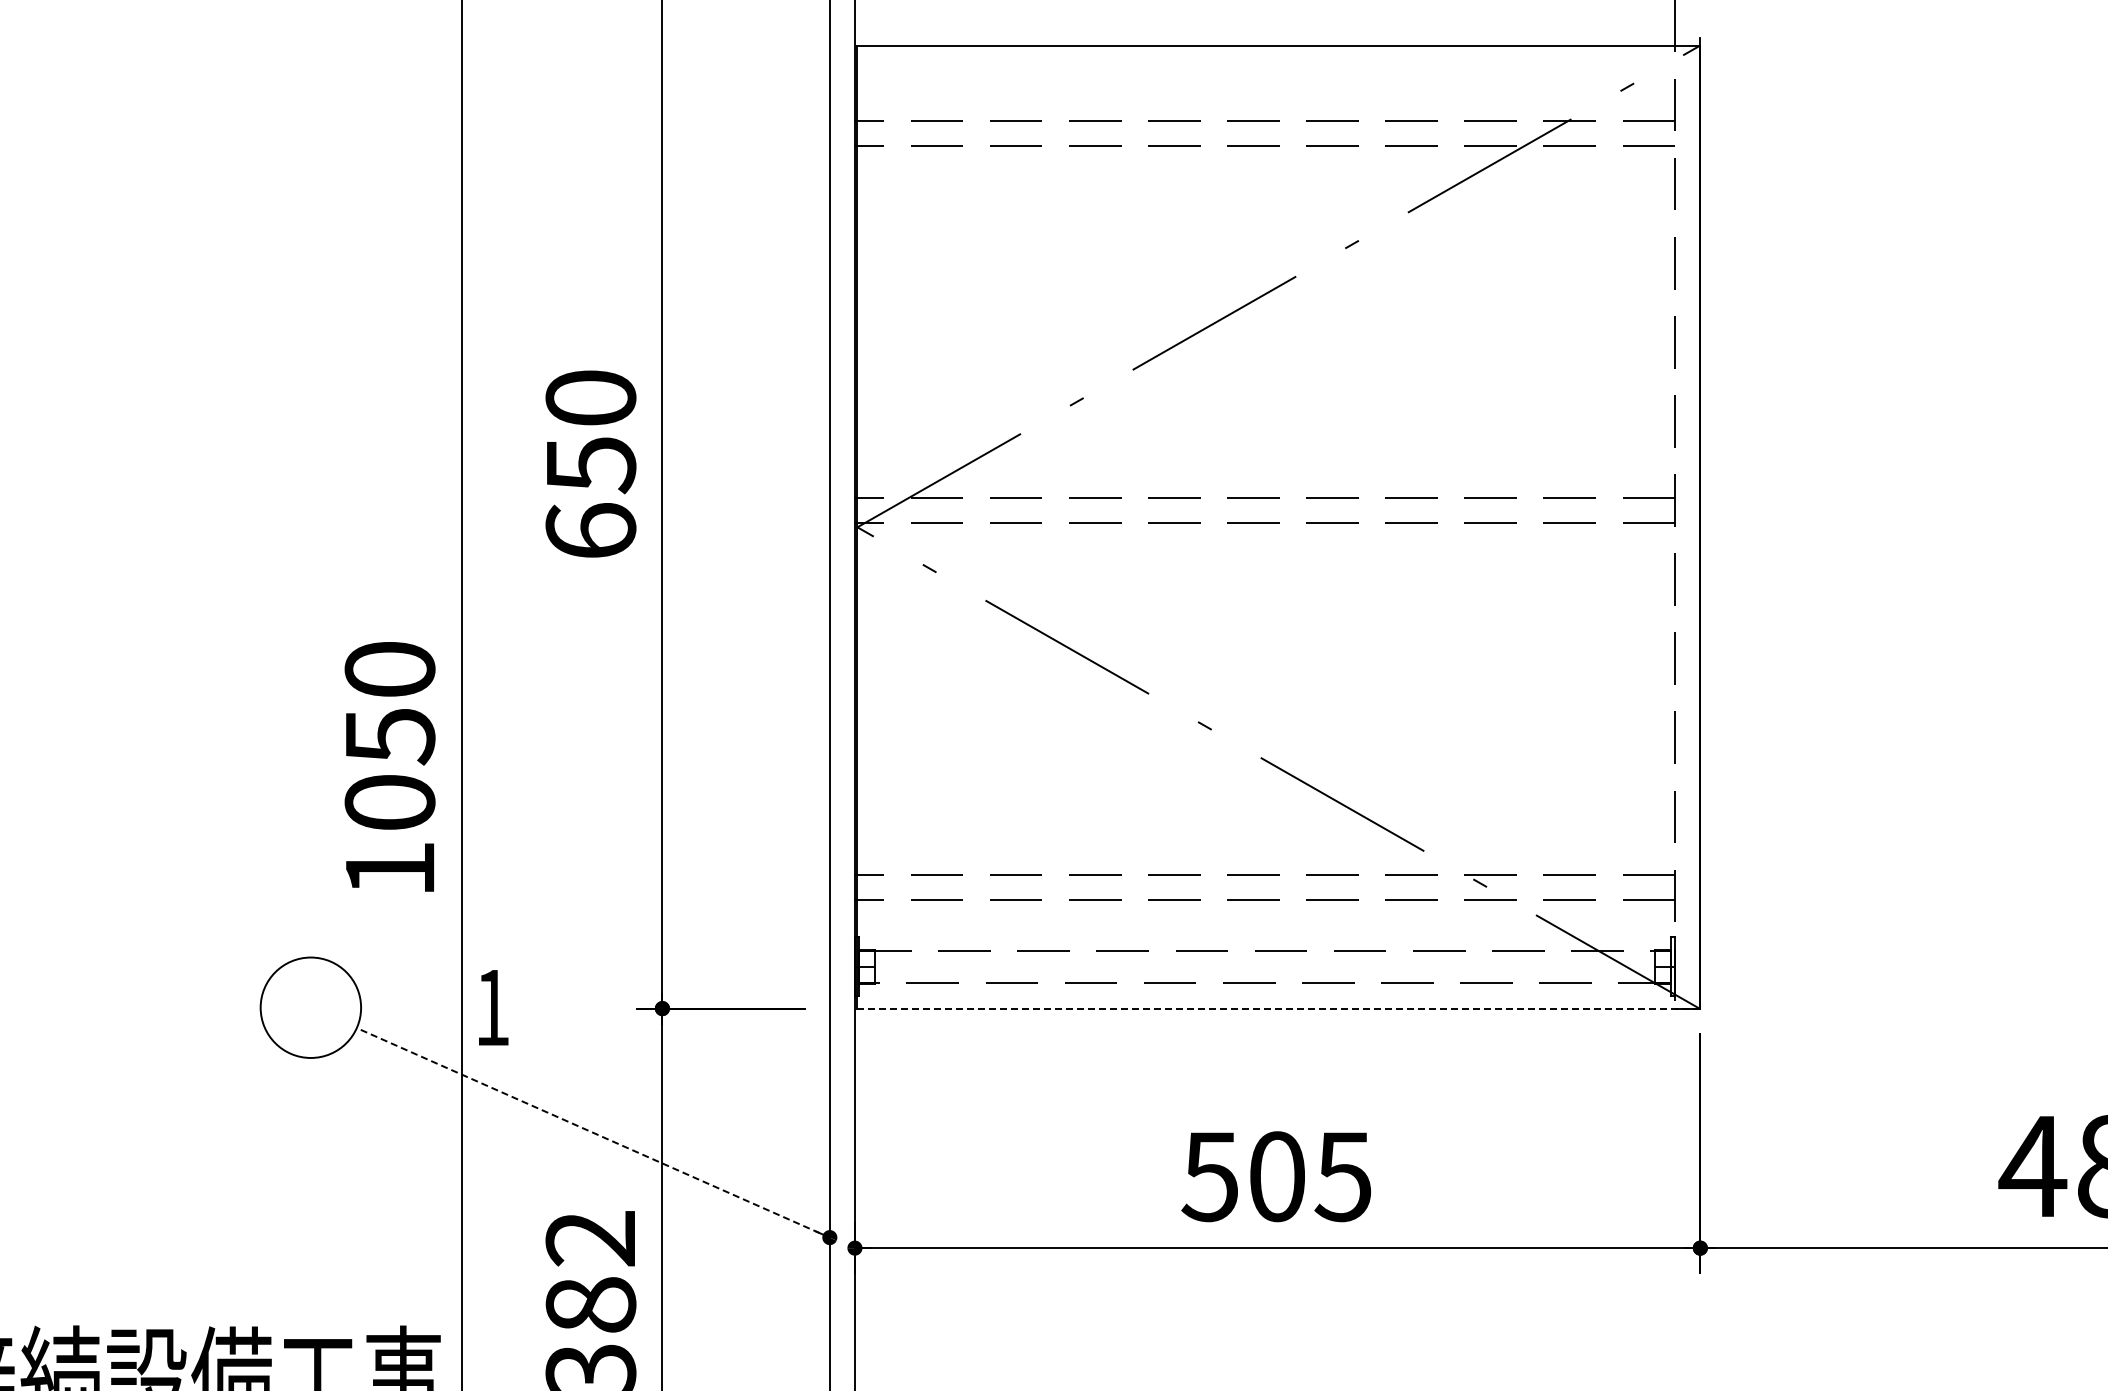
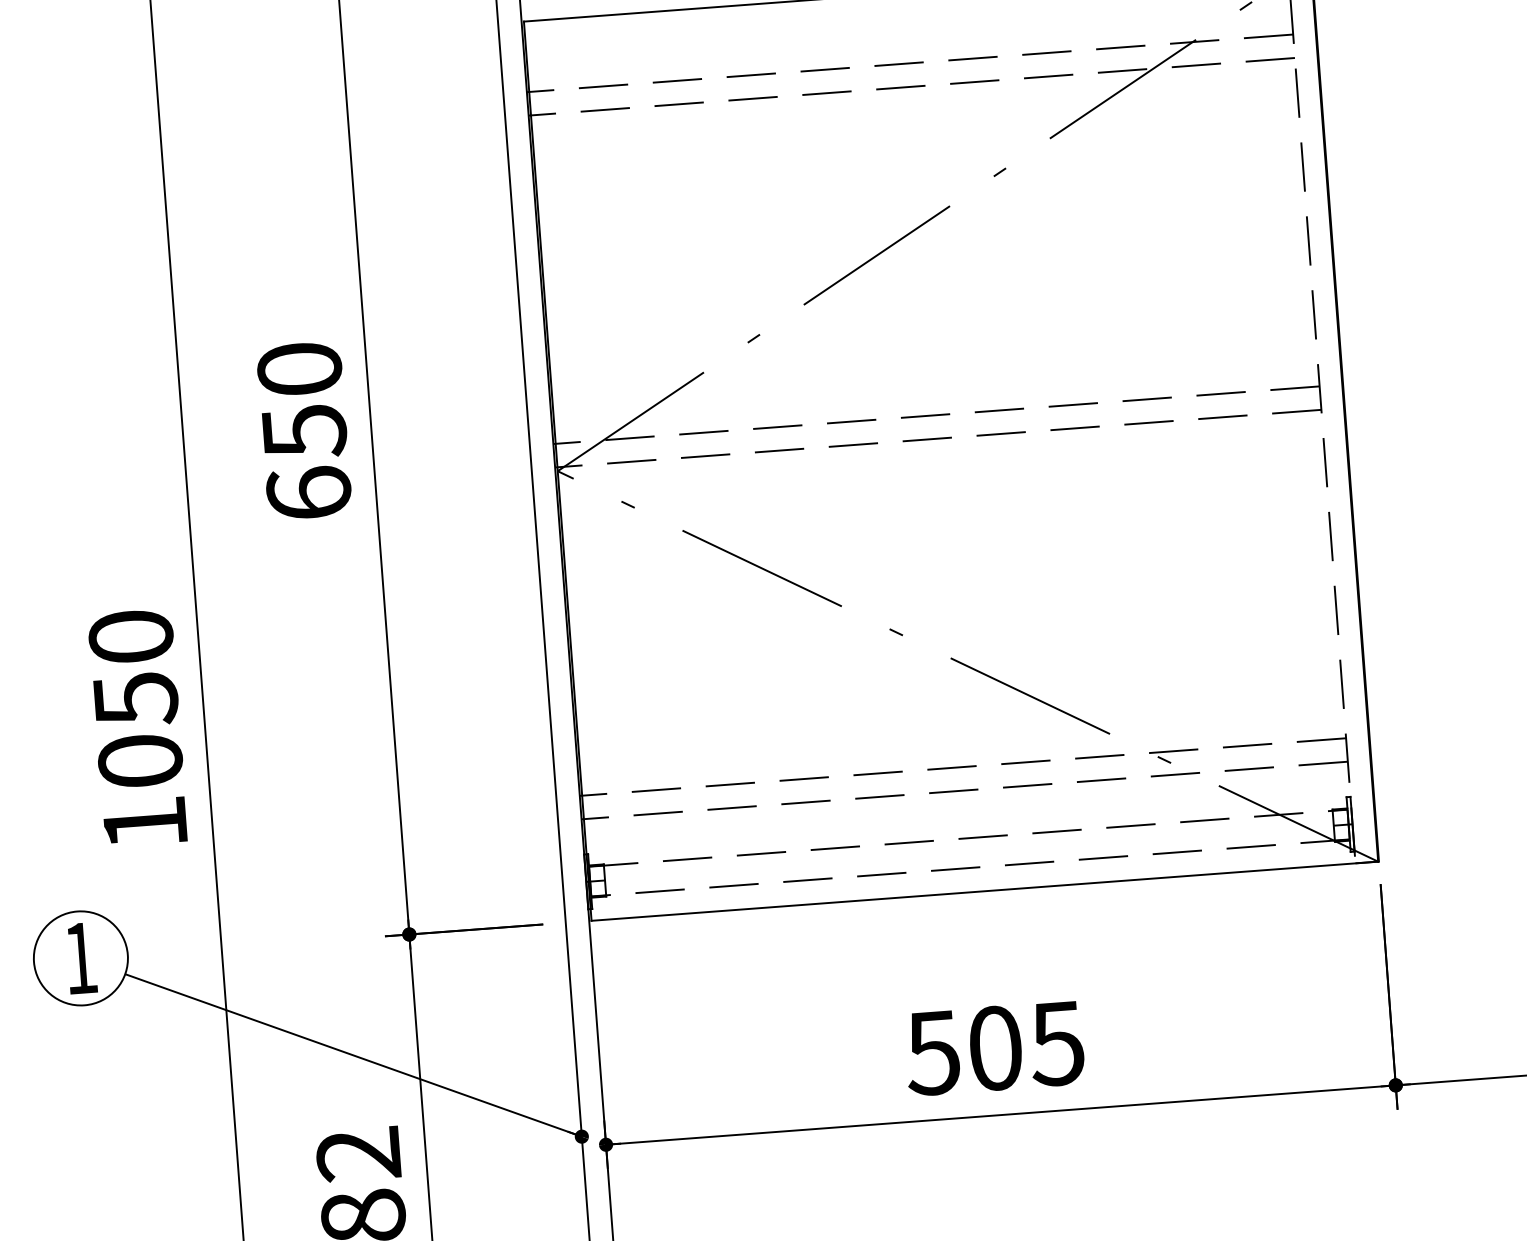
text: (493, 1007) -> (81, 958), moved
line: (1278, 1008) -> (984, 891), dashed -> solid
line: (593, 1132) -> (353, 1055), dashed -> solid

